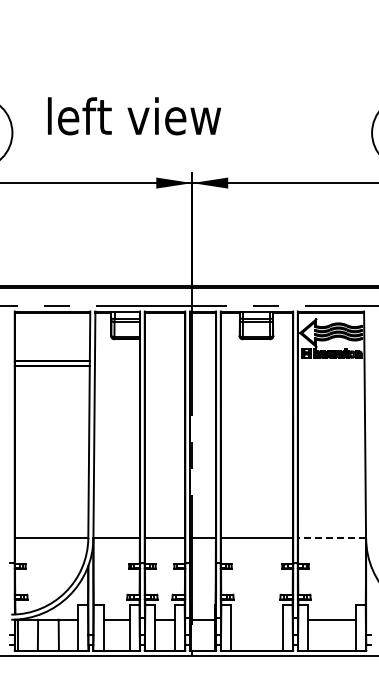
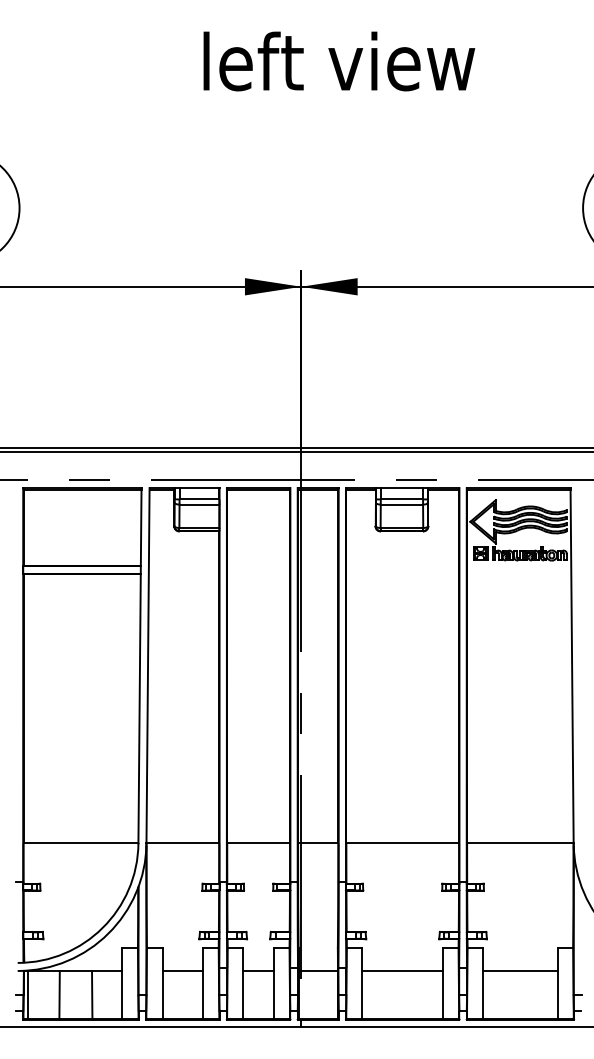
text: (134, 116) -> (339, 61), moved
line: (332, 538) -> (521, 843), dashed -> solid
line: (256, 619) -> (401, 970), added

